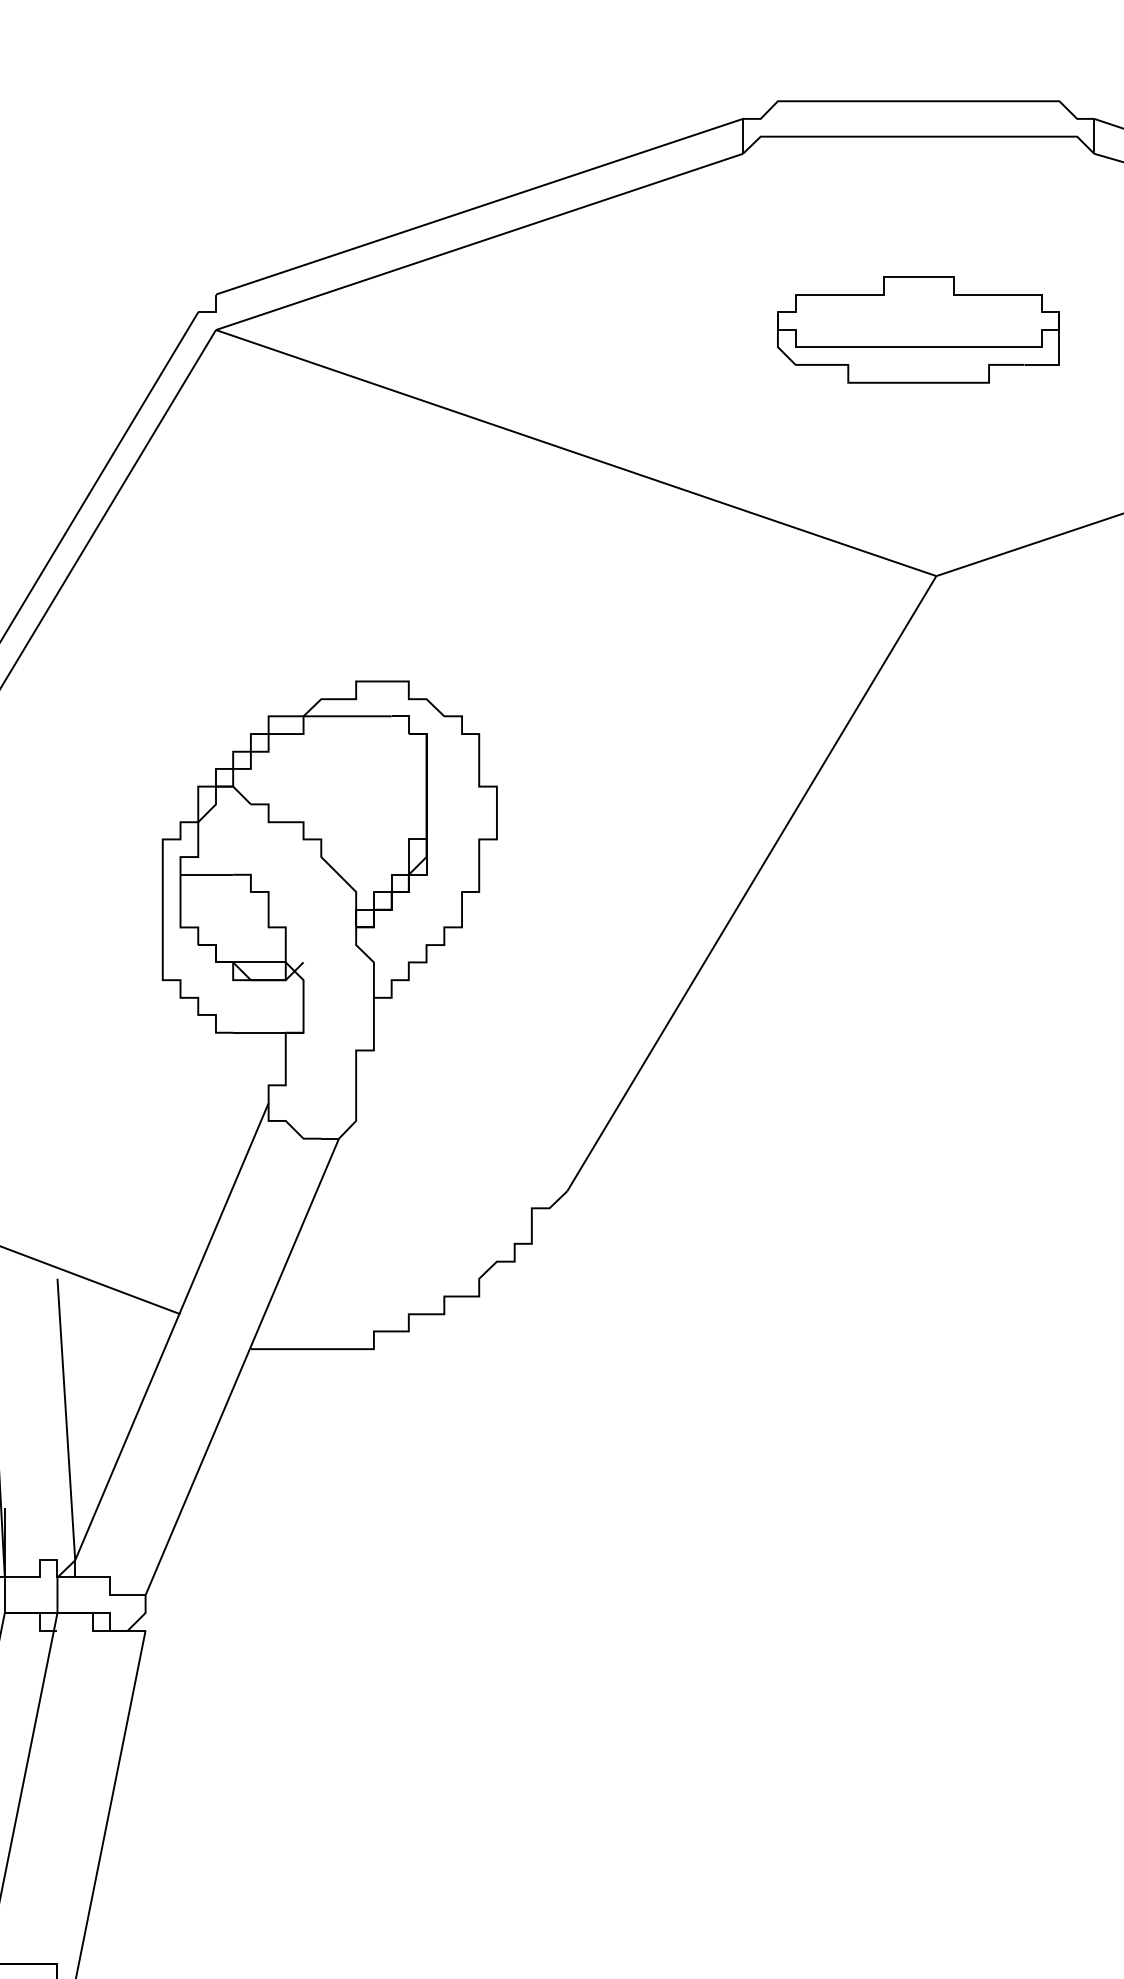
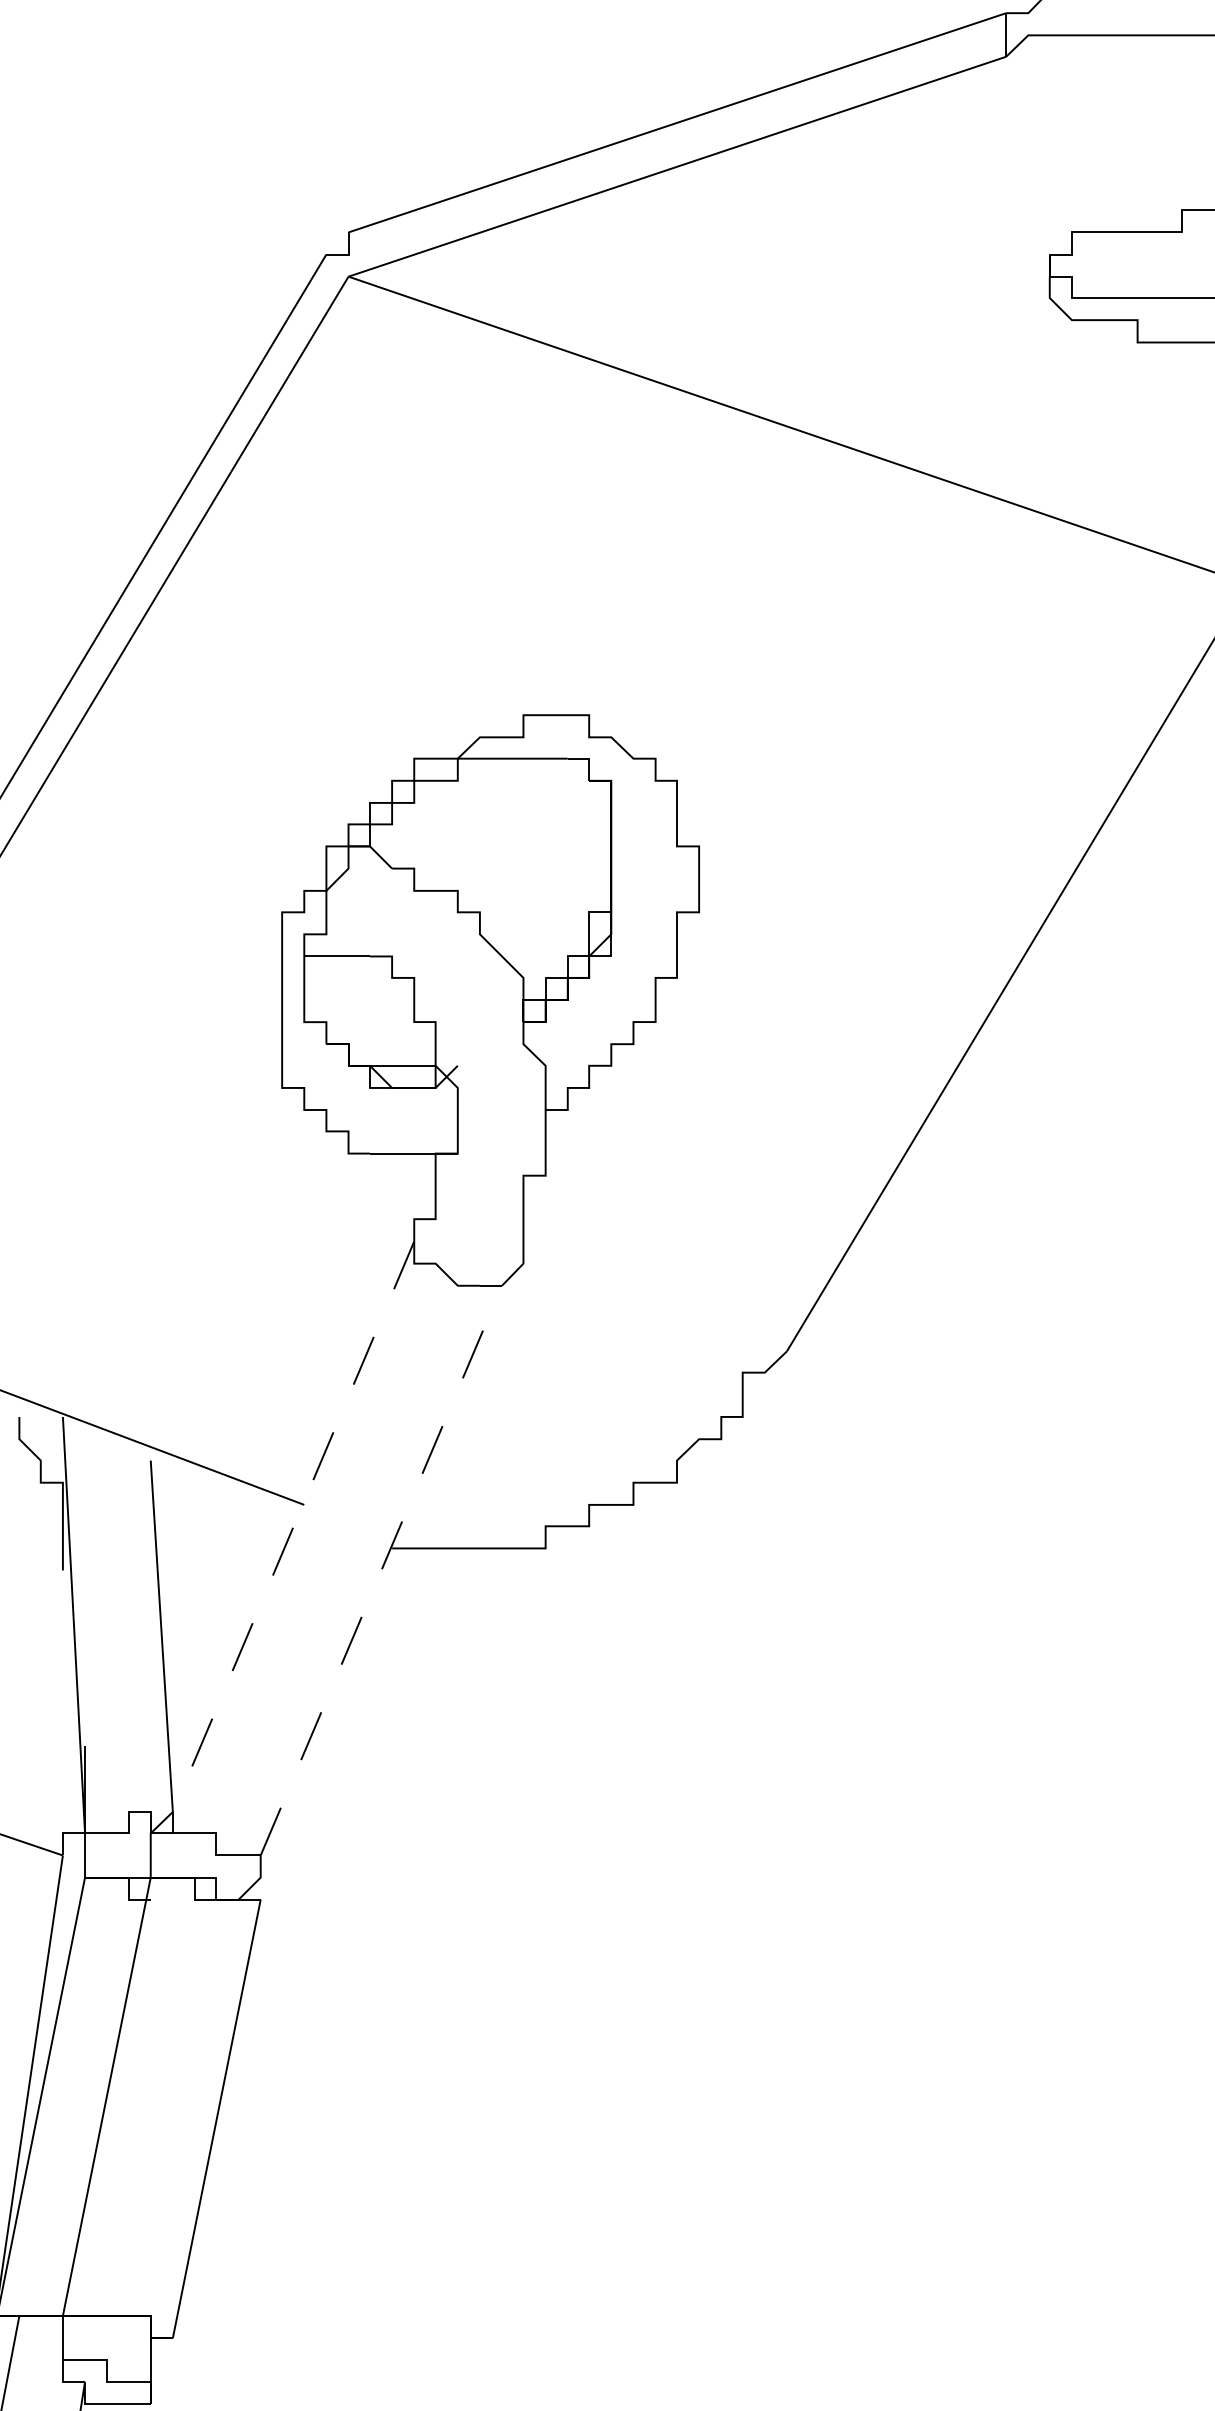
line: (171, 1332) -> (293, 1527), solid -> dashed
line: (242, 1366) -> (381, 1570), solid -> dashed

